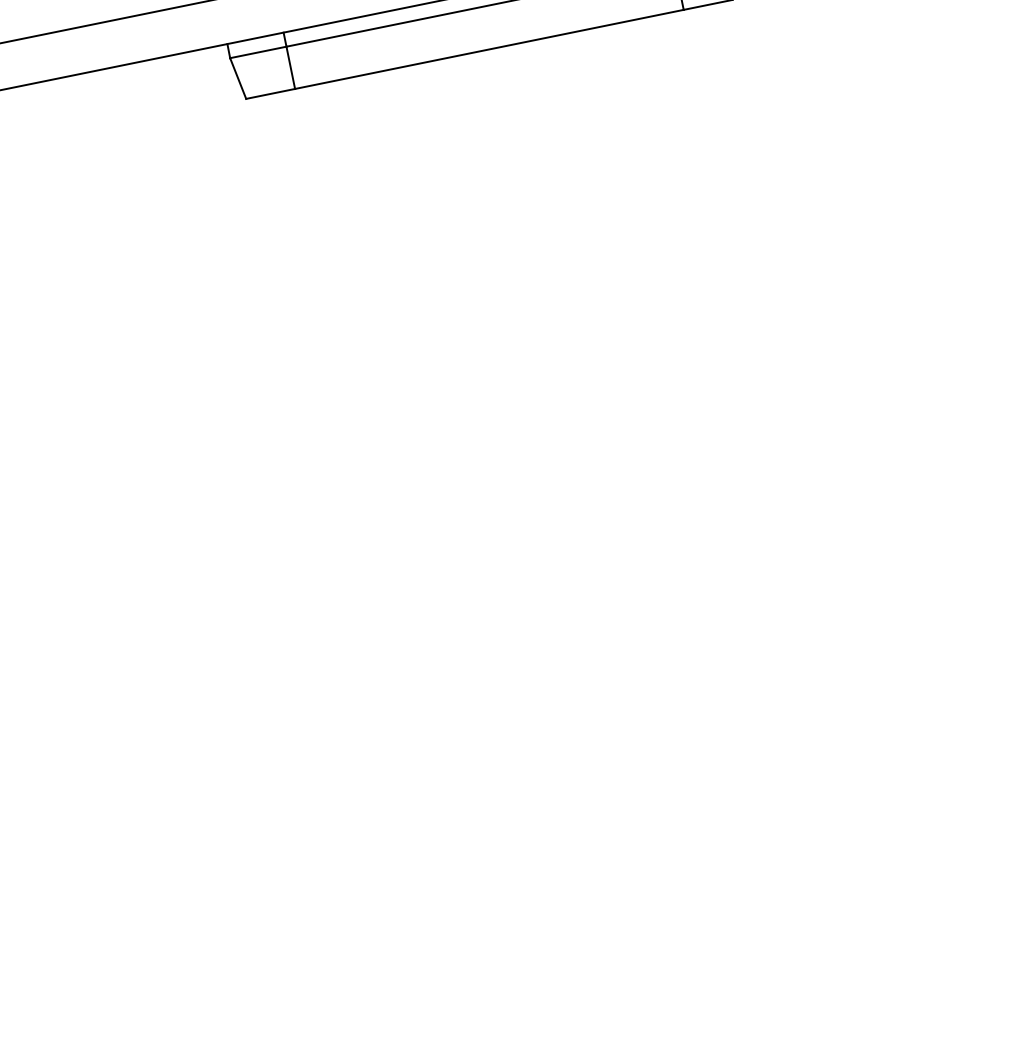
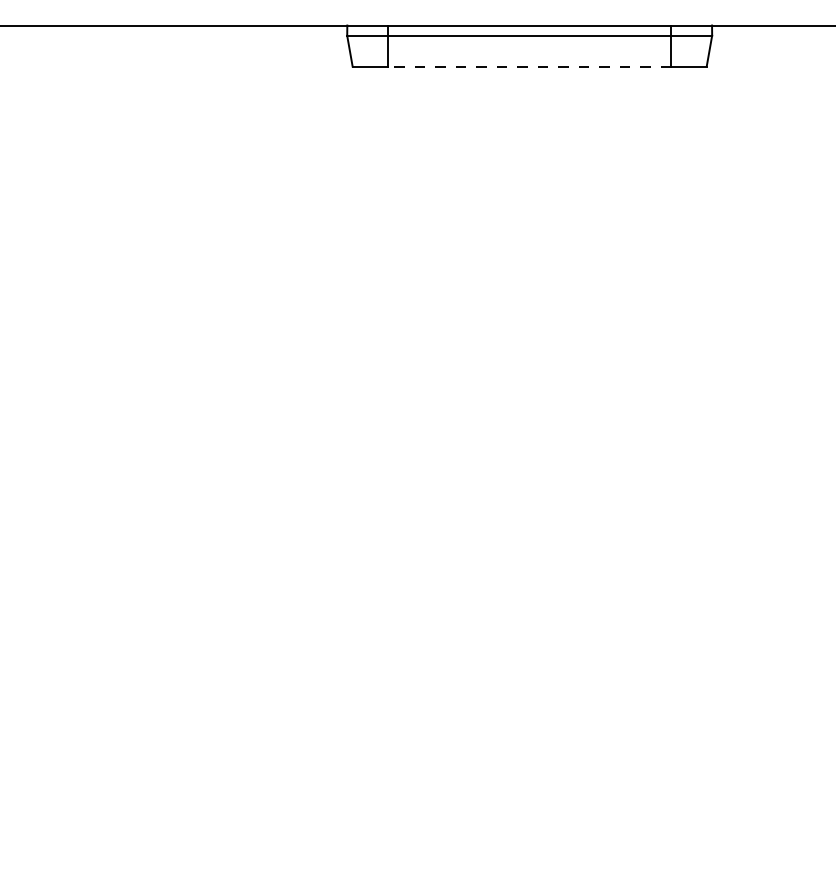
line: (489, 49) -> (529, 66), solid -> dashed

